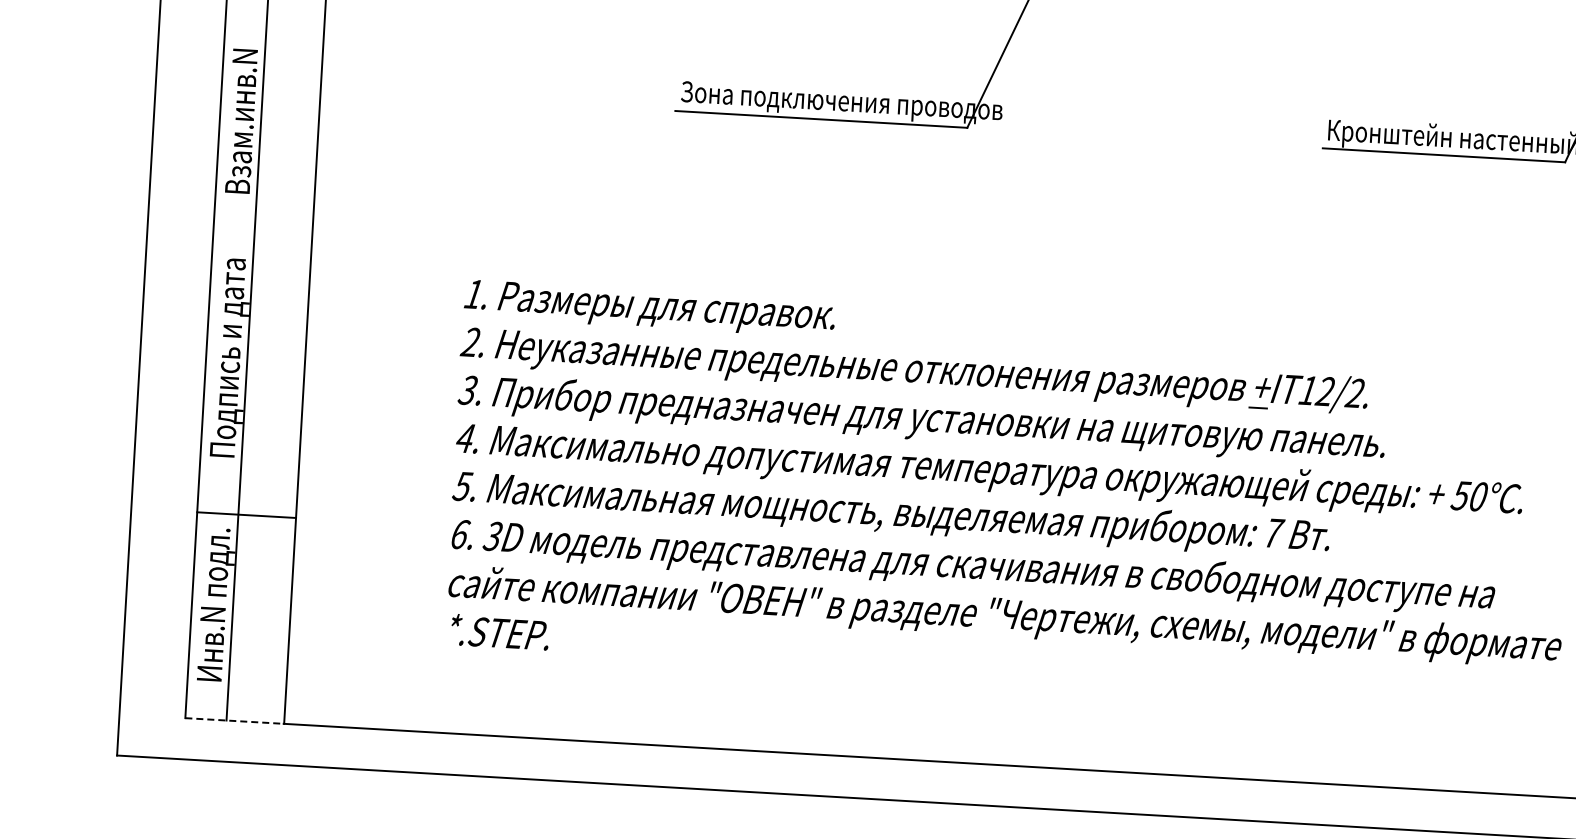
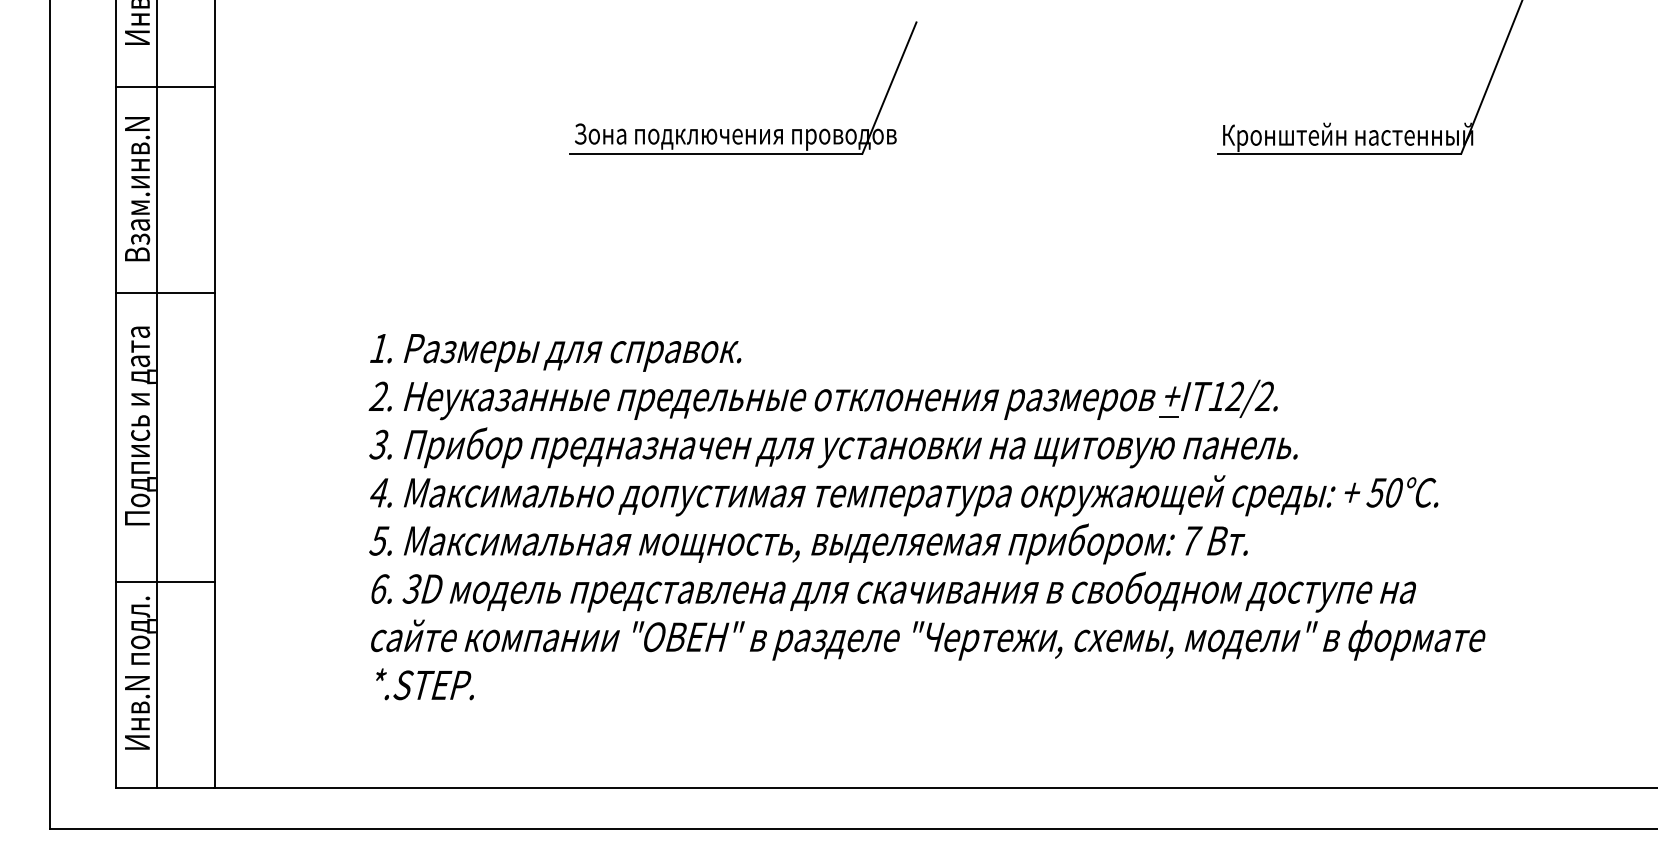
line: (274, 21) -> (164, 87), added
line: (262, 227) -> (164, 293), added
line: (235, 721) -> (165, 788), dashed -> solid

